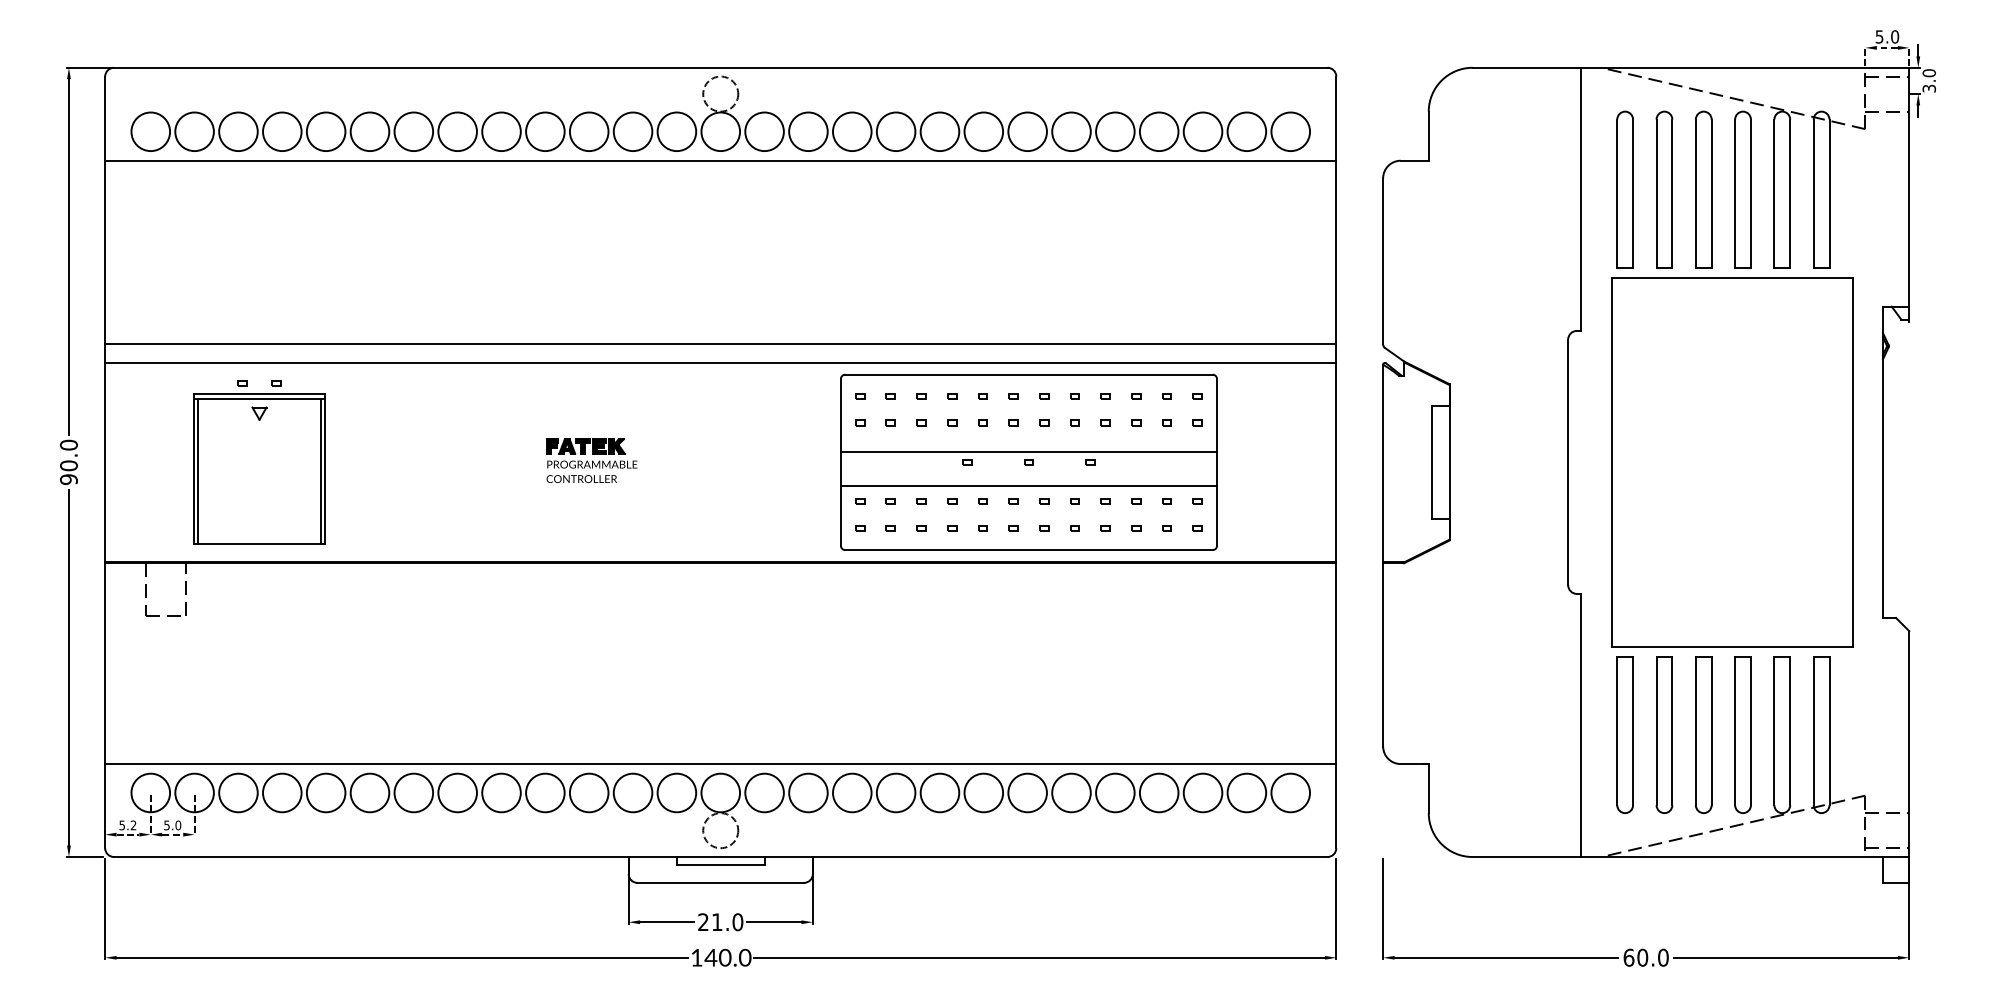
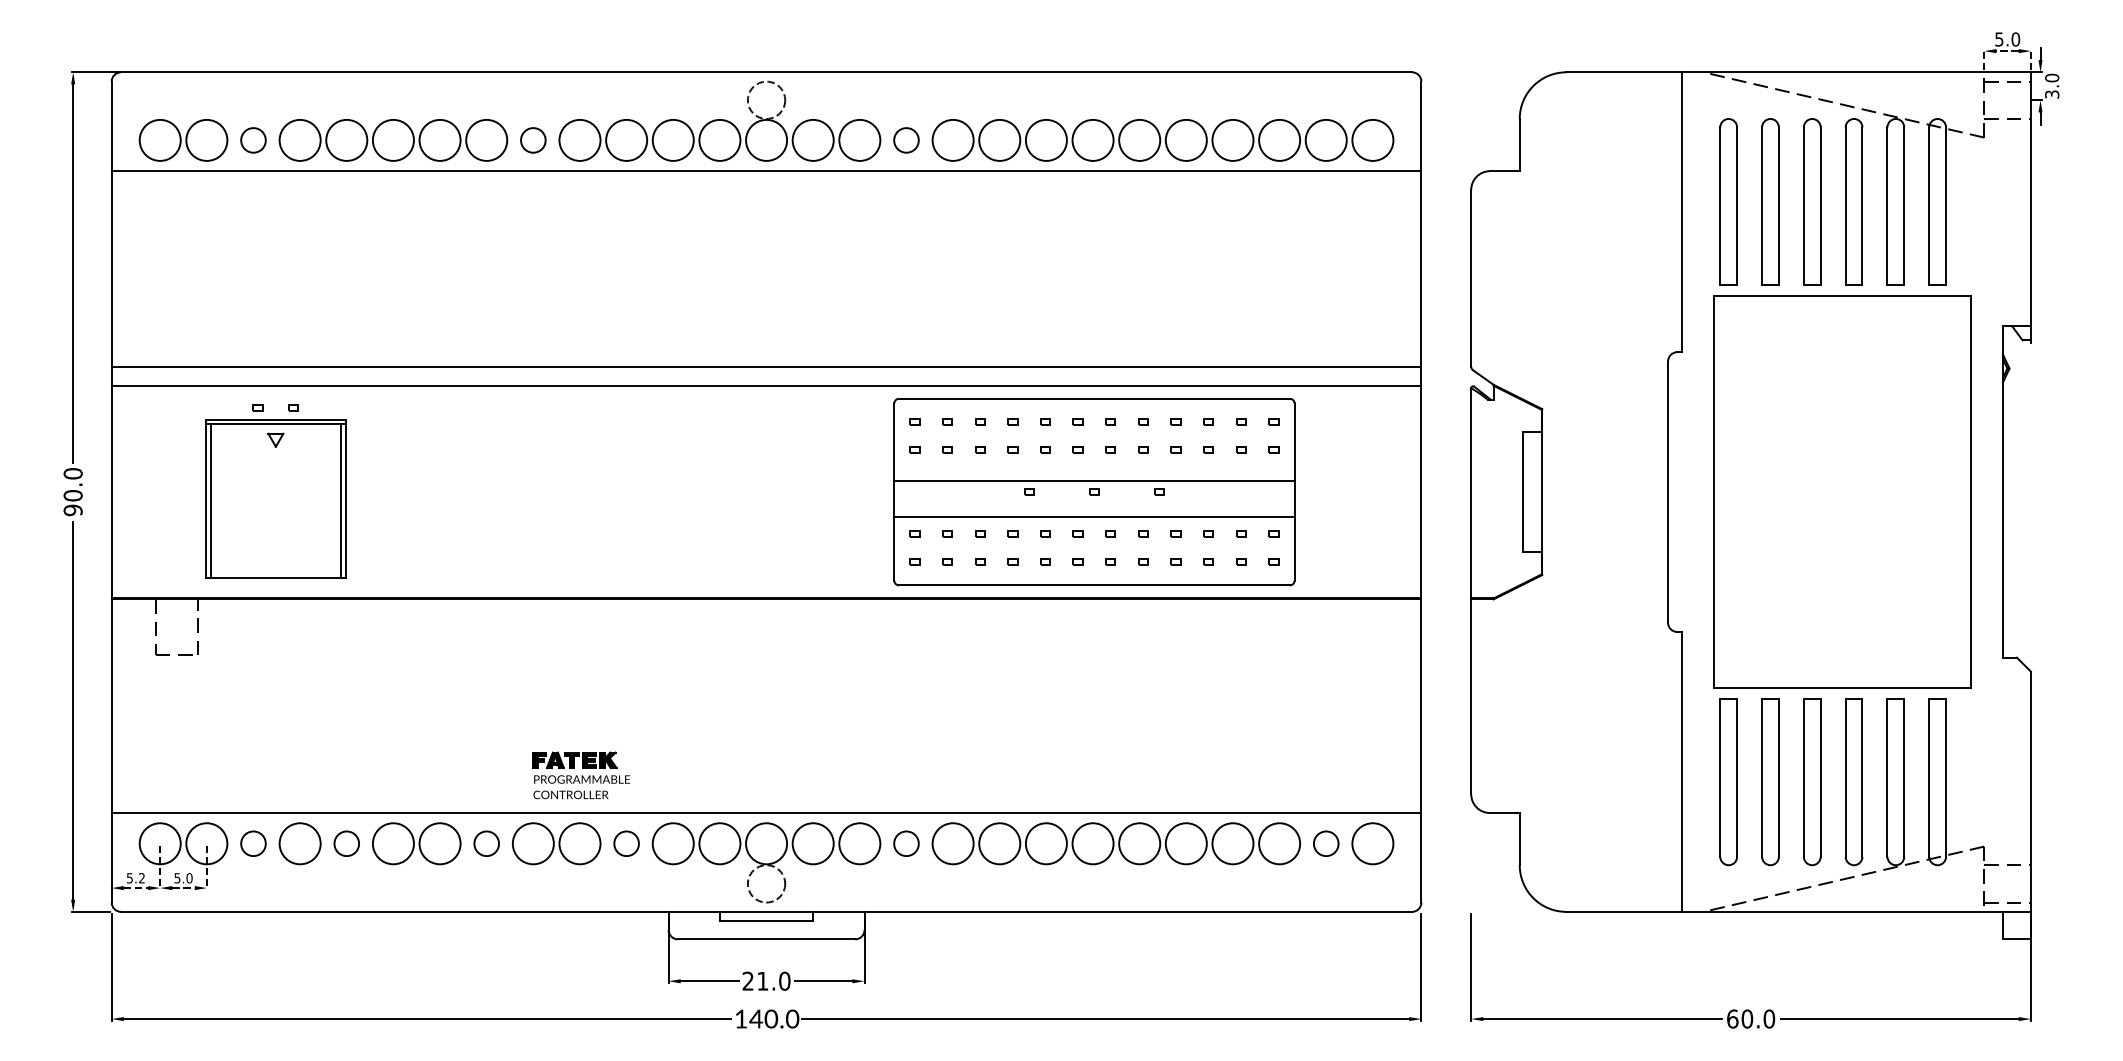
circle: (238, 131) -> (253, 140), size x0.6
circle: (501, 131) -> (533, 140), size x0.6
circle: (852, 131) -> (906, 140), size x0.6
part: (591, 460) -> (581, 775), moved
circle: (238, 792) -> (253, 843), size x0.6
circle: (325, 792) -> (346, 843), size x0.6
circle: (457, 792) -> (486, 843), size x0.6
circle: (588, 792) -> (625, 843), size x0.6
circle: (852, 792) -> (906, 843), size x0.6
circle: (1246, 792) -> (1325, 843), size x0.6

